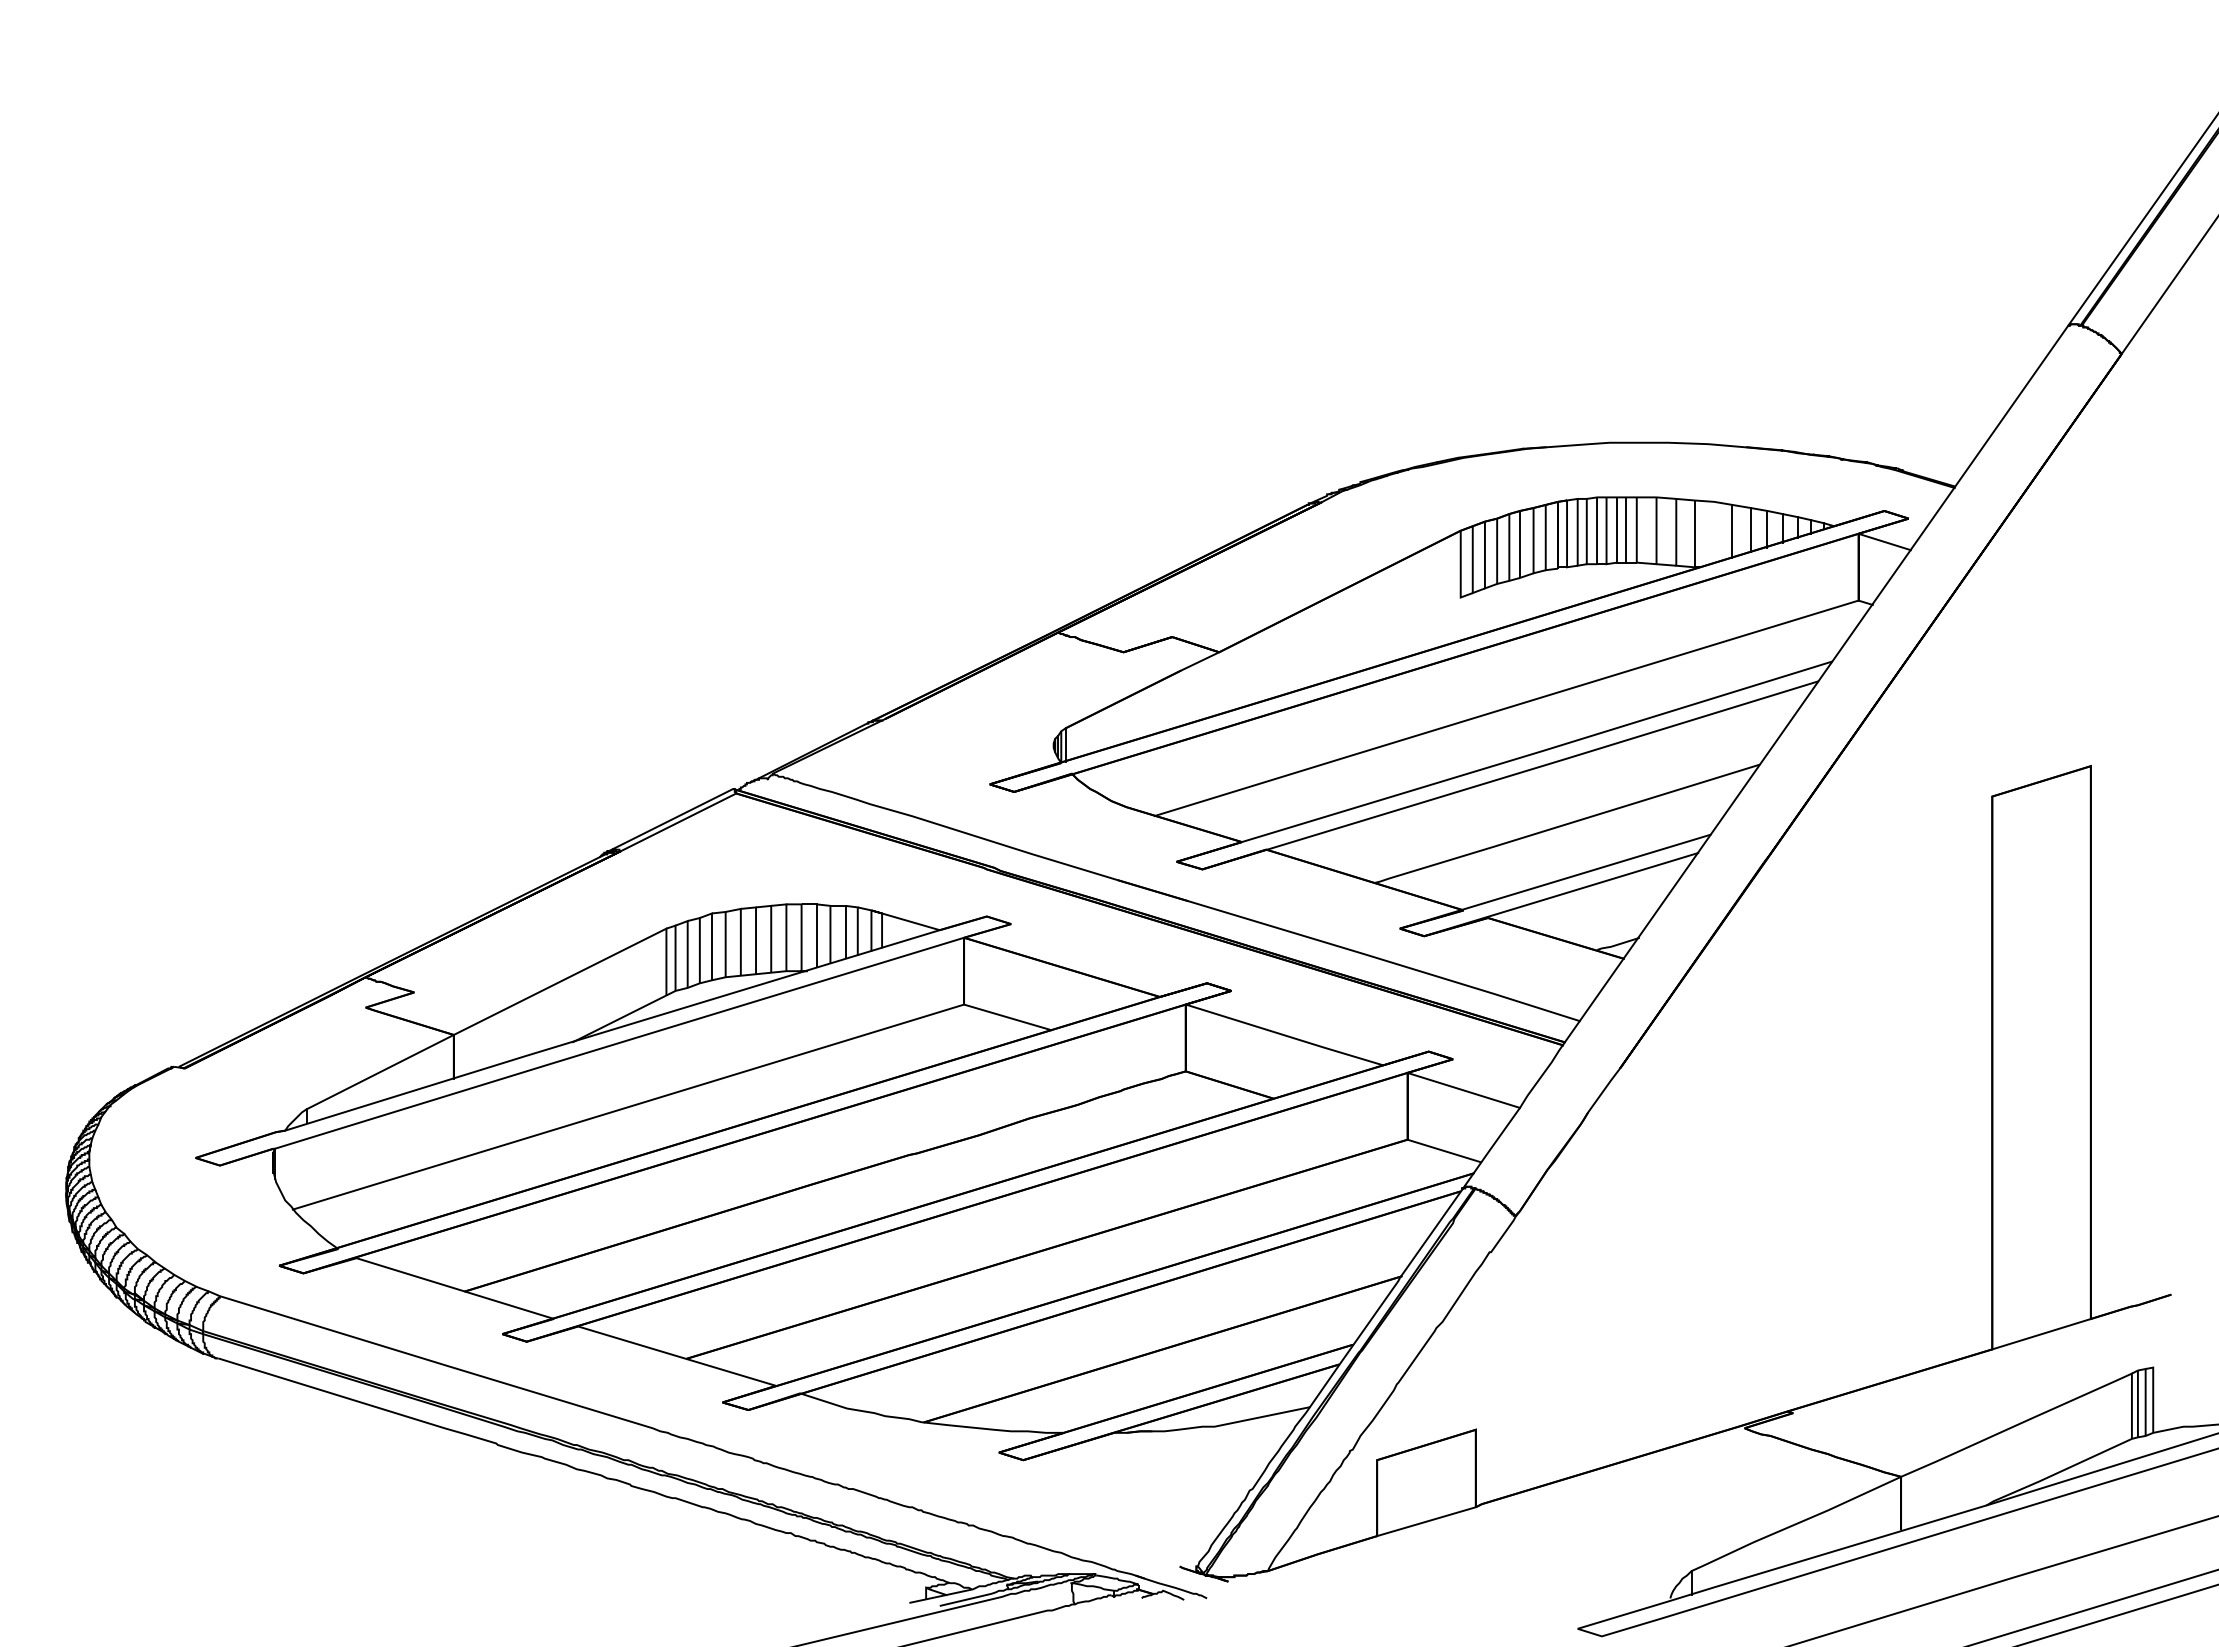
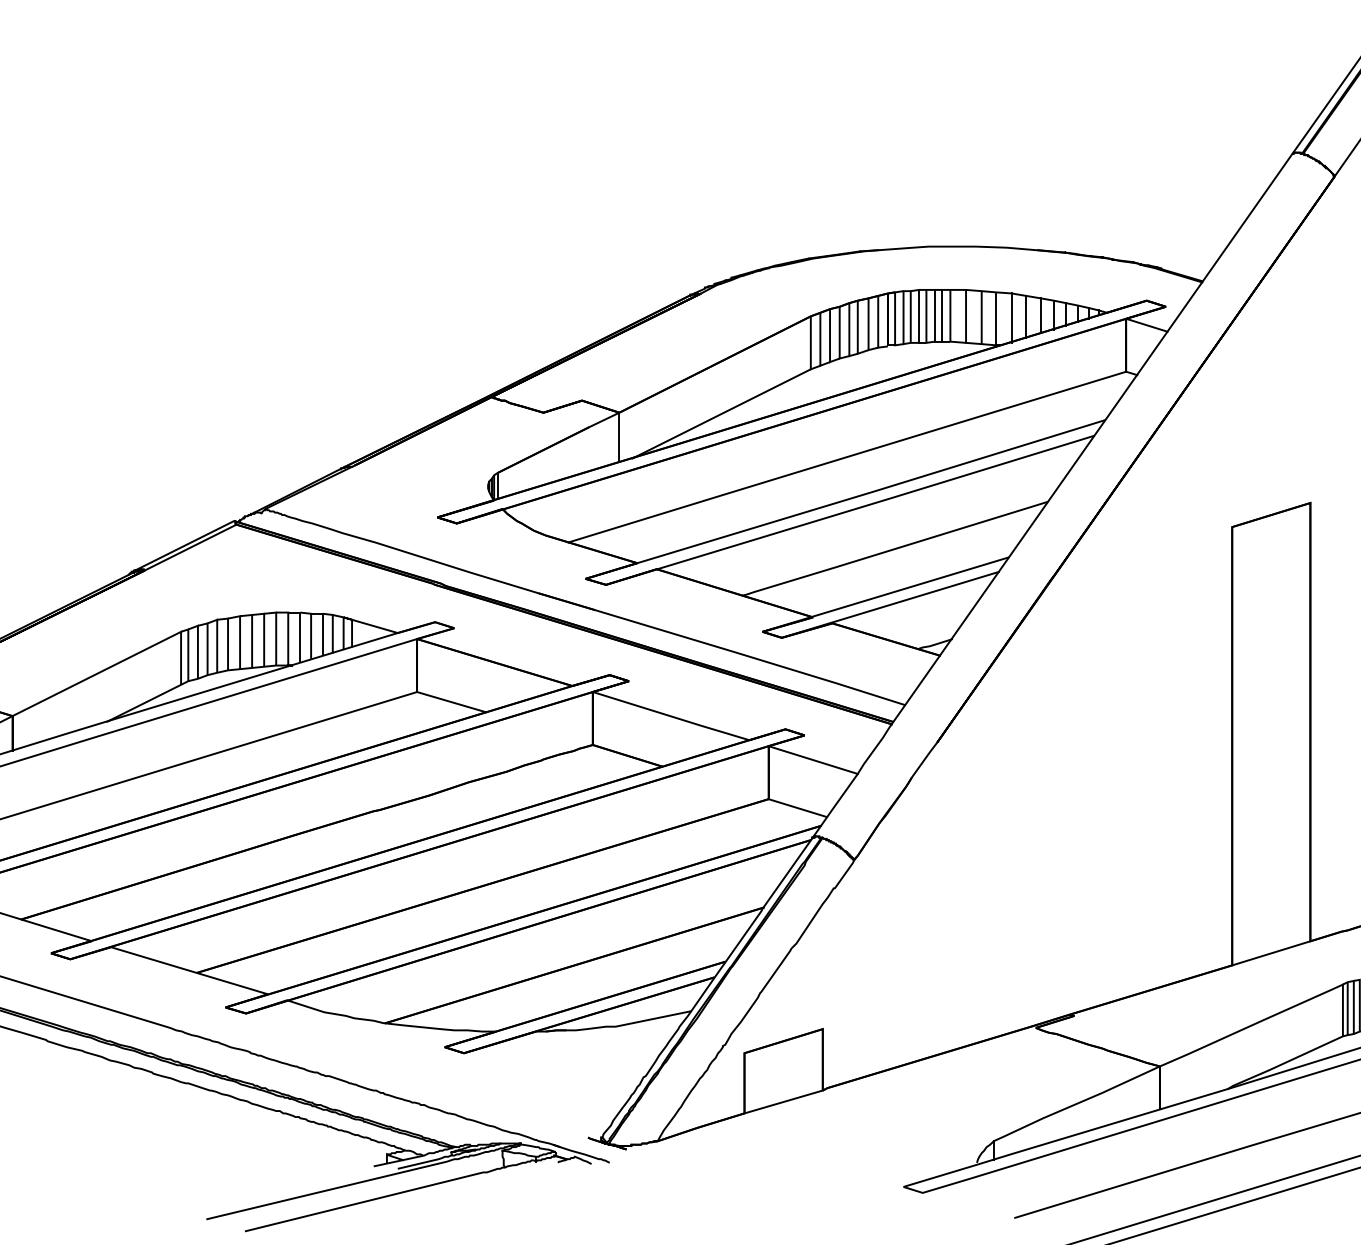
line: (1714, 532) -> (1012, 317), added
line: (1347, 653) -> (721, 413), added
line: (1219, 683) -> (619, 437), added

